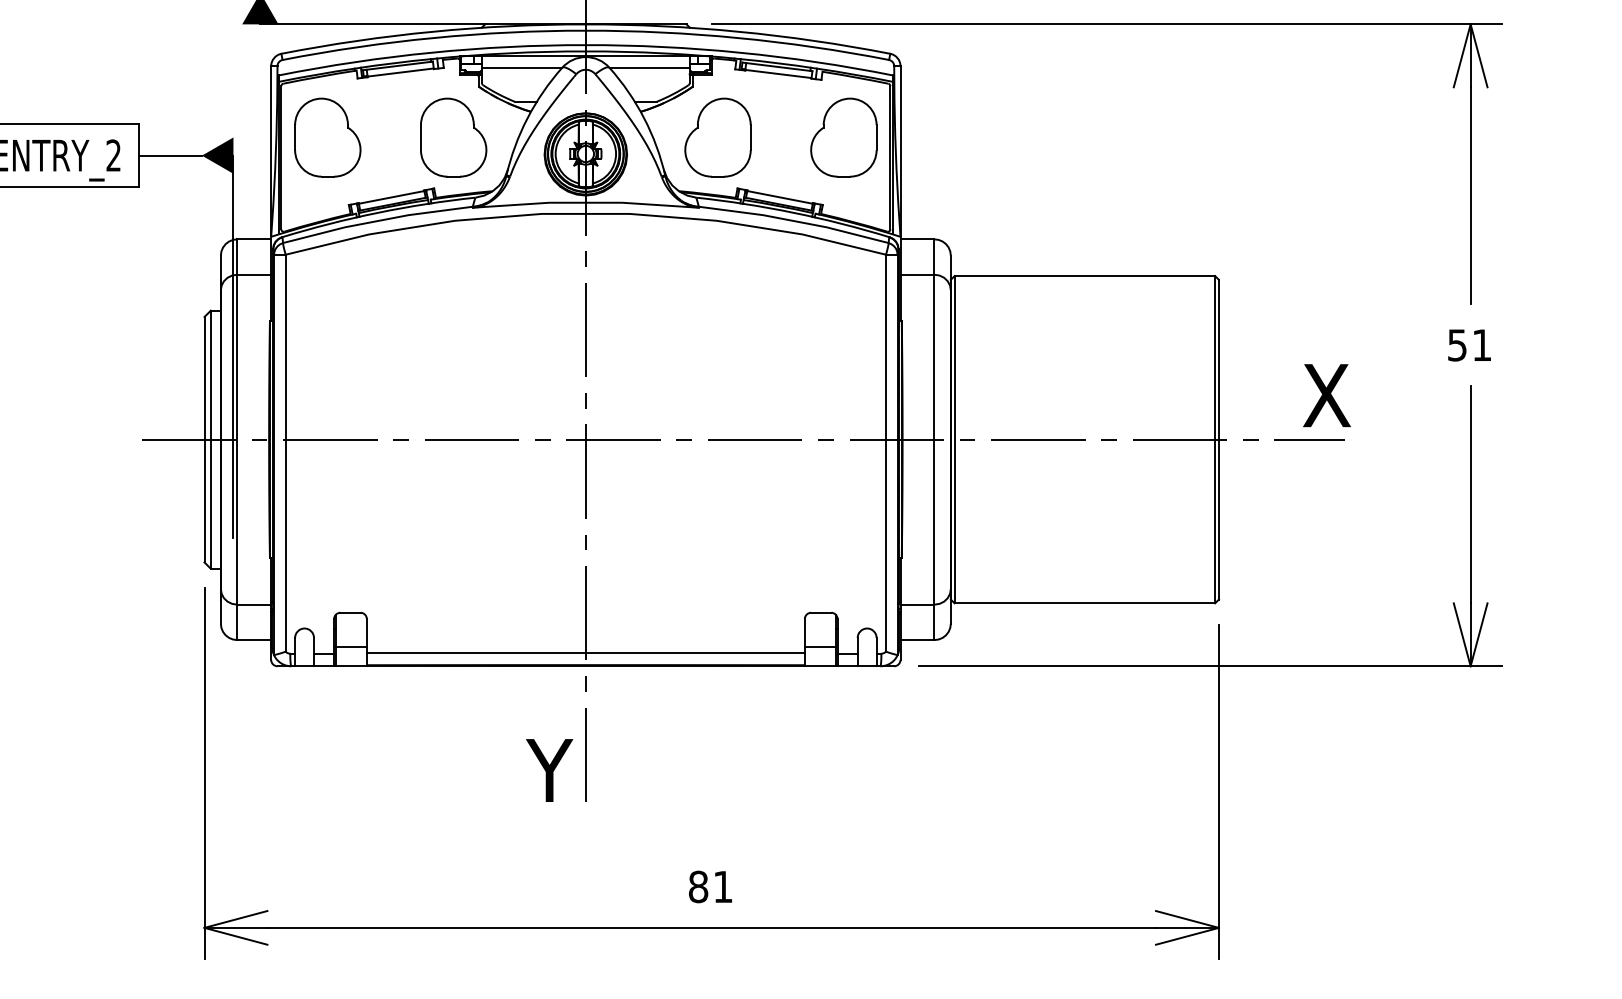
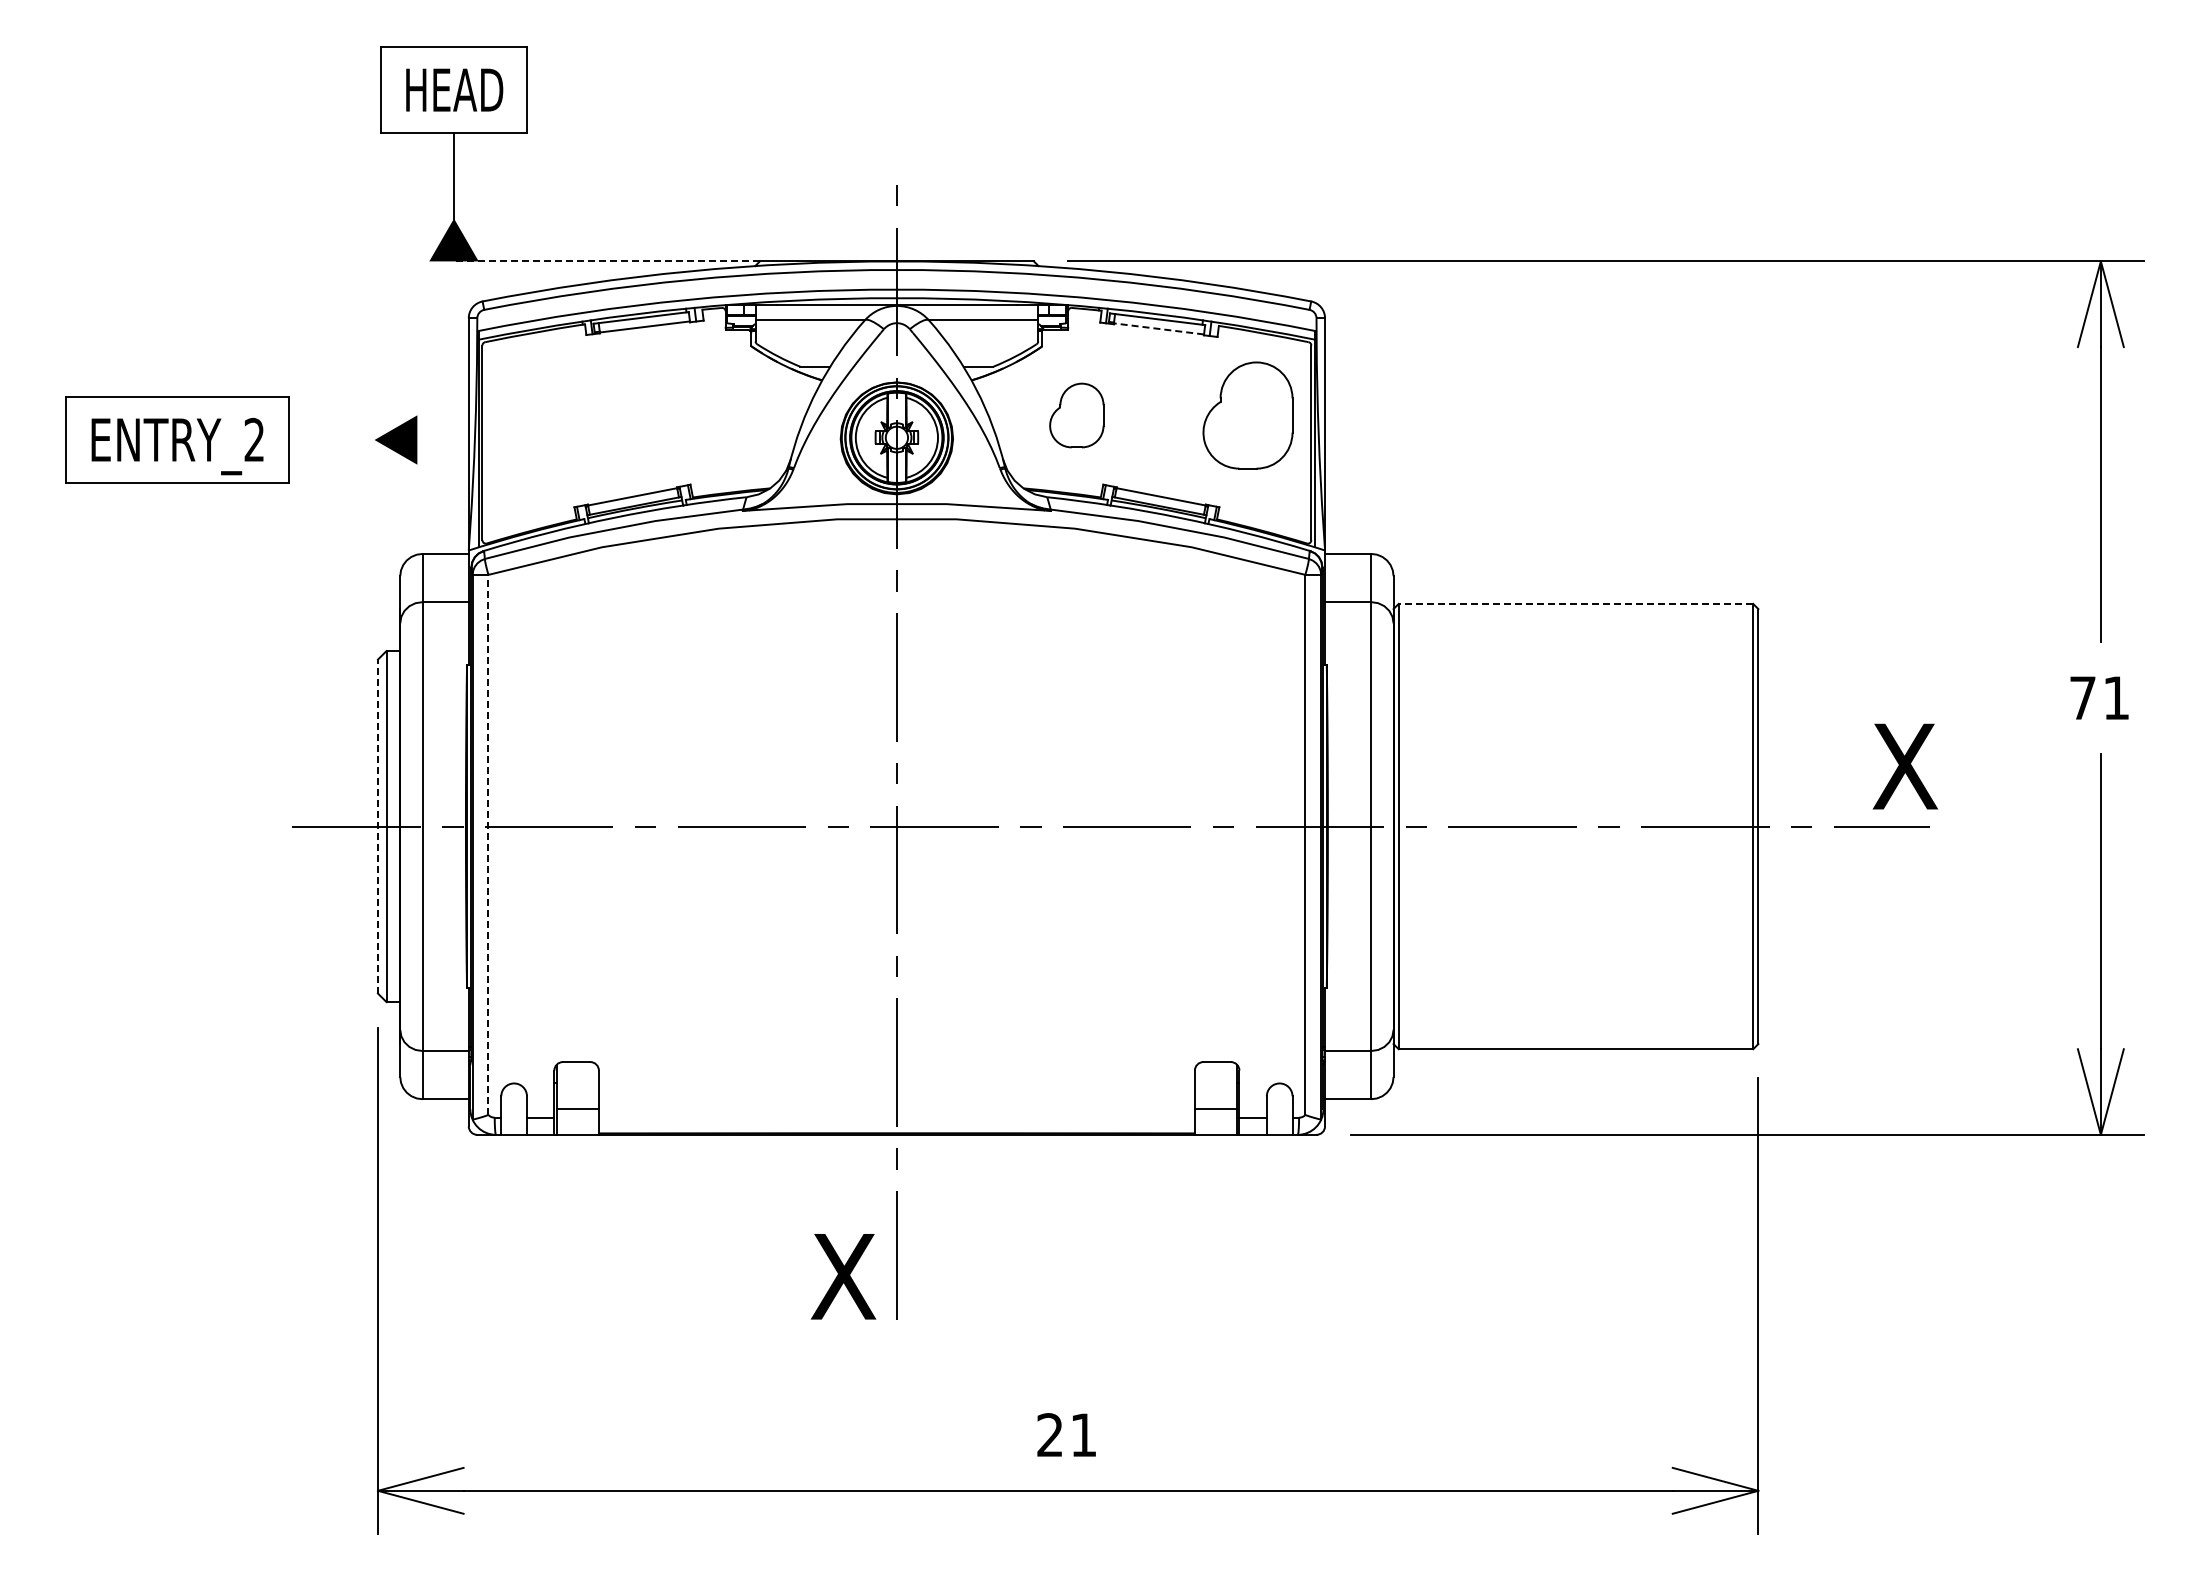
line: (372, 24) -> (606, 261), solid -> dashed
line: (778, 73) -> (1158, 328), solid -> dashed
part: (327, 137) -> (545, 415), removed
part: (453, 137) -> (716, 415), removed
part: (717, 137) -> (1076, 415), size x0.6
line: (170, 155) -> (331, 440), removed
line: (1084, 275) -> (1575, 603), solid -> dashed
text: (1457, 345) -> (2082, 698), 51 -> 71
line: (233, 347) -> (417, 700), removed
line: (204, 439) -> (377, 826), solid -> dashed
line: (285, 452) -> (488, 844), solid -> dashed
line: (585, 652) -> (896, 1116), removed
text: (547, 770) -> (844, 1276), Y -> X
text: (698, 887) -> (1050, 1435), 81 -> 21

